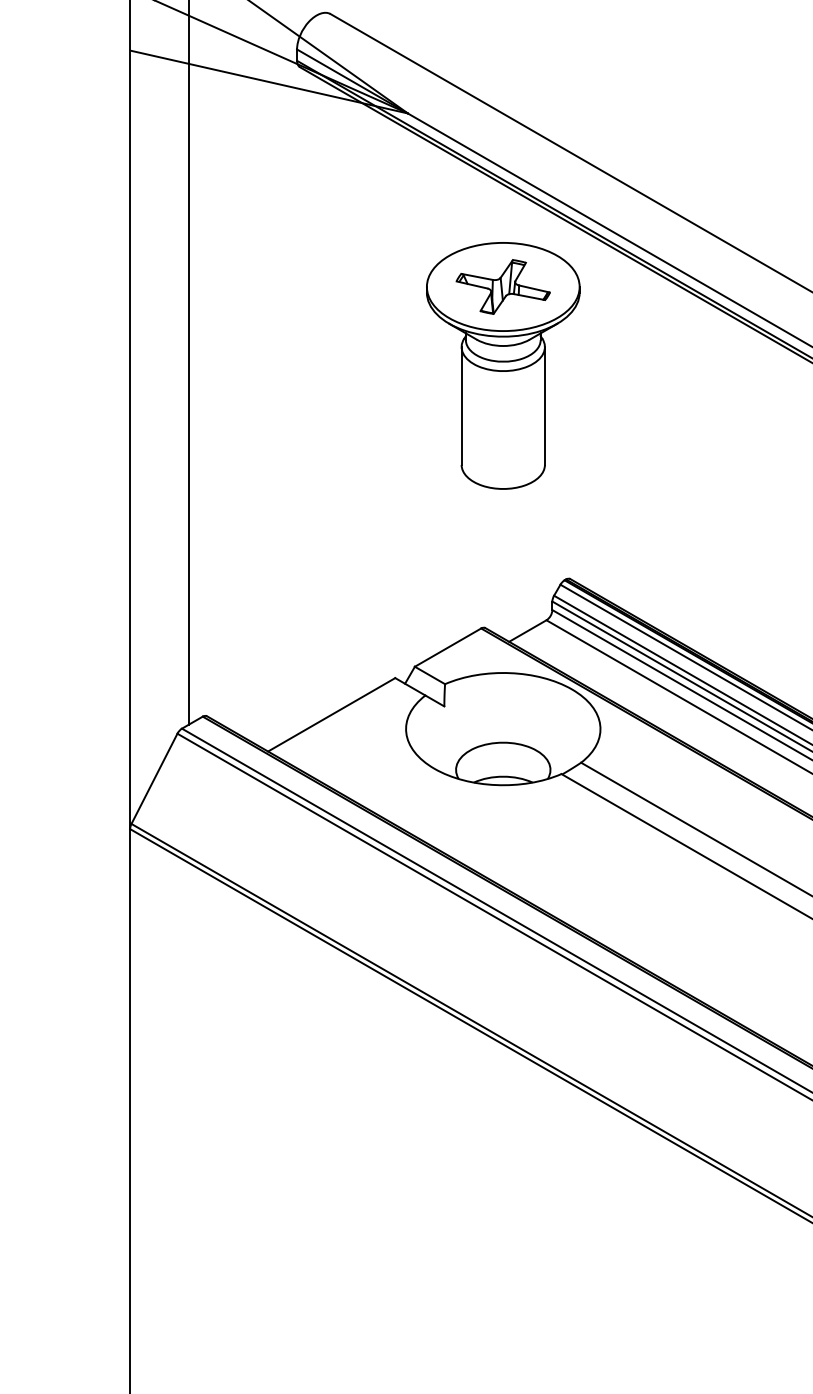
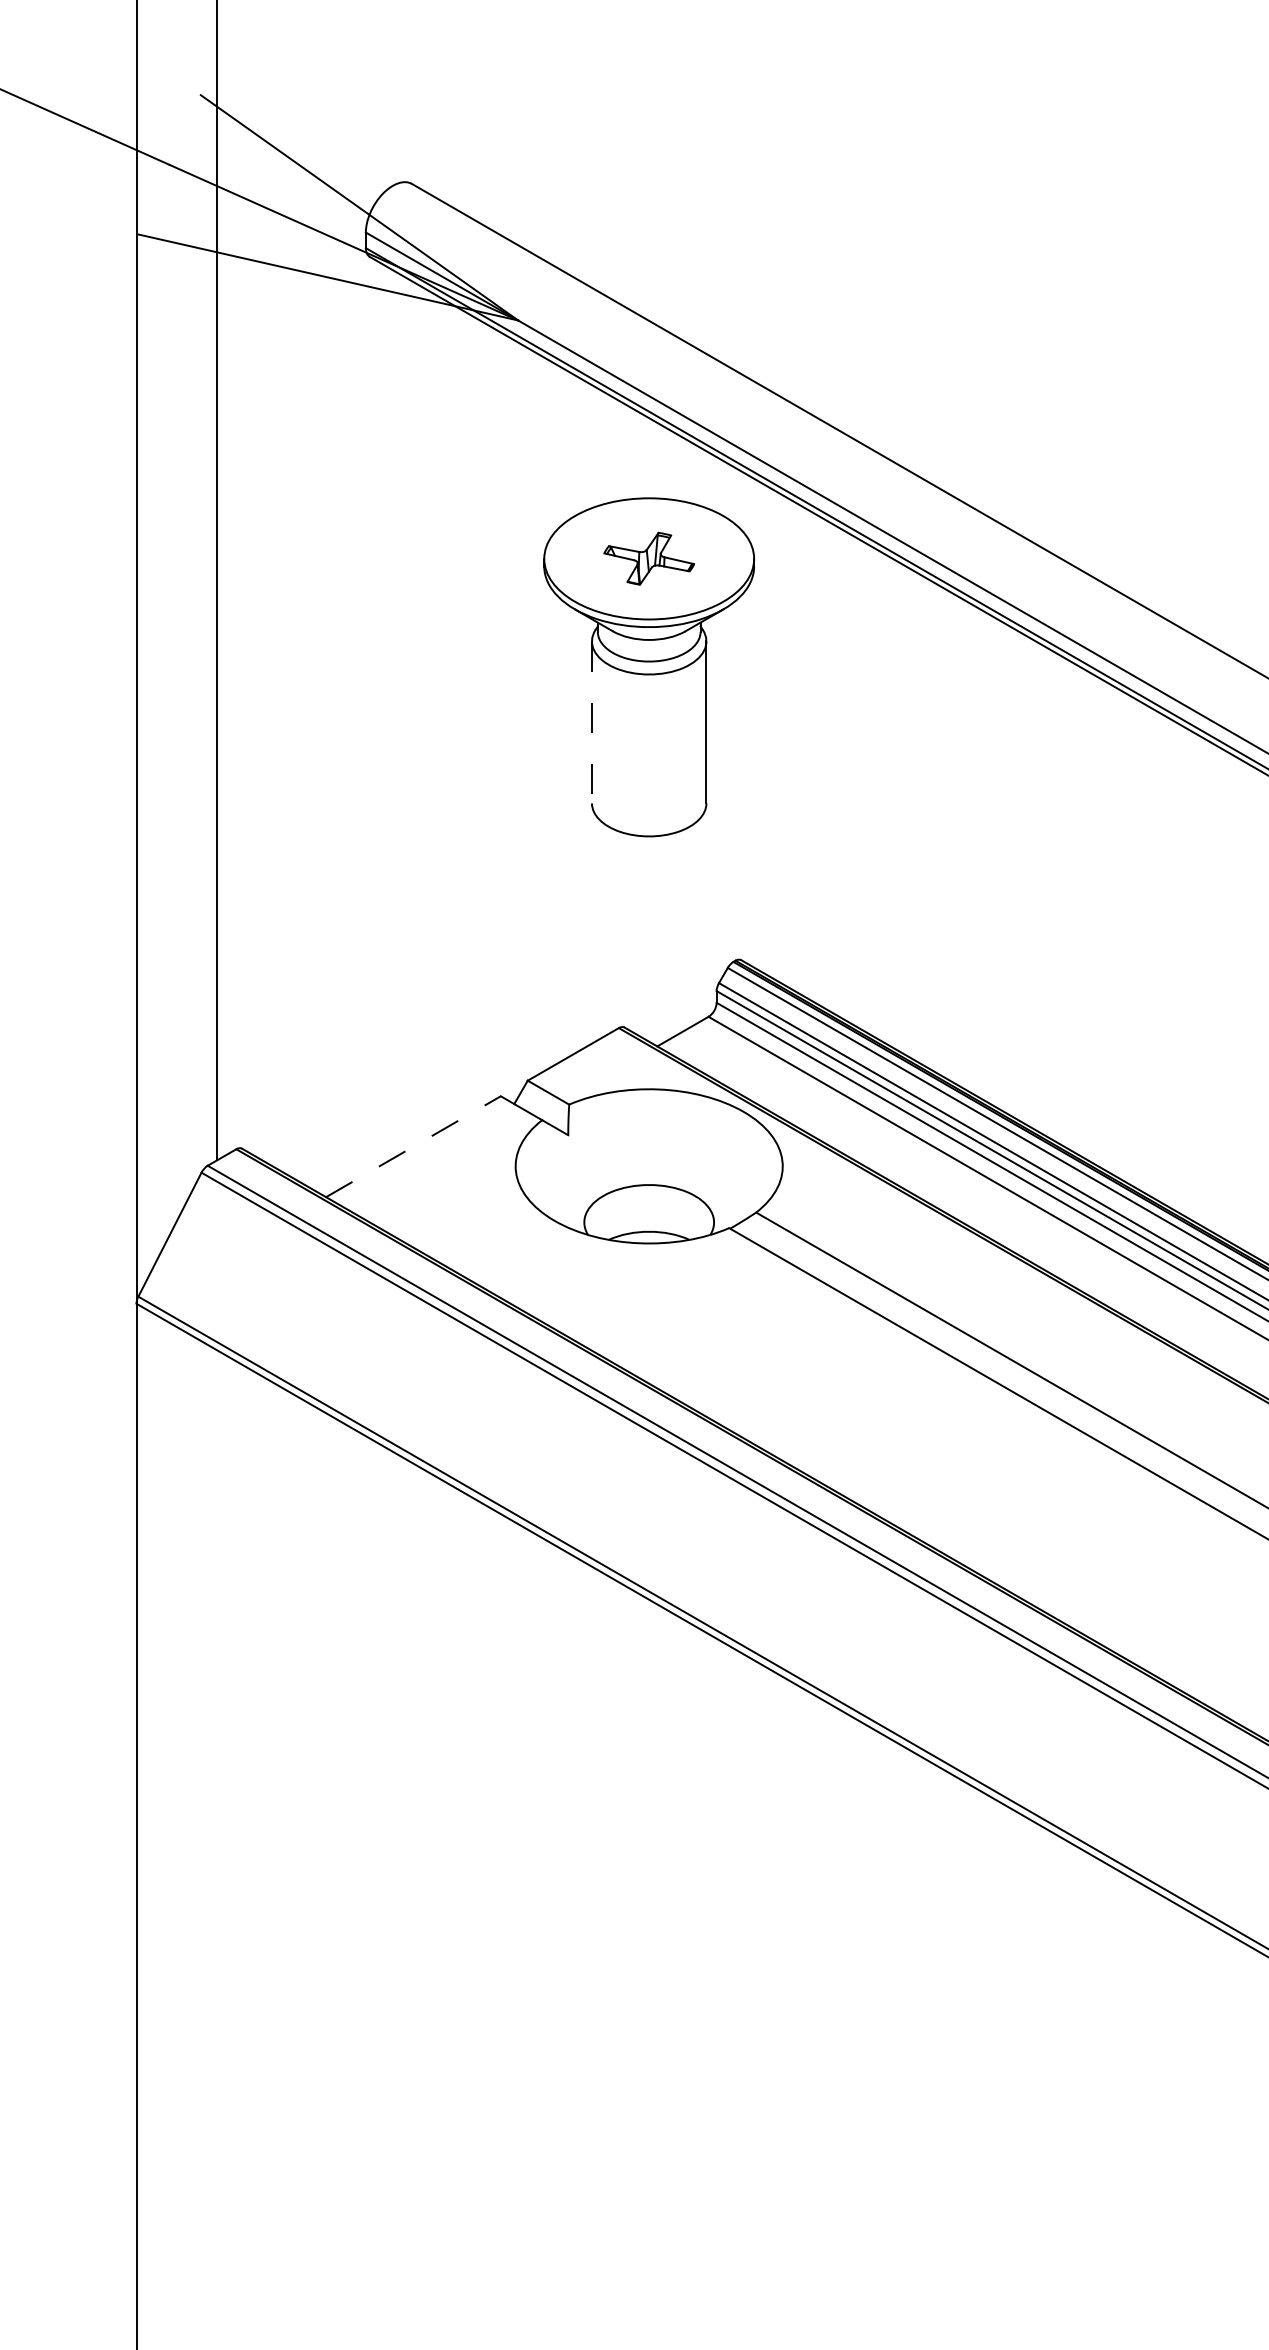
part: (503, 286) -> (649, 558), size x0.7
line: (461, 406) -> (591, 722), solid -> dashed
line: (331, 714) -> (413, 1146), solid -> dashed

